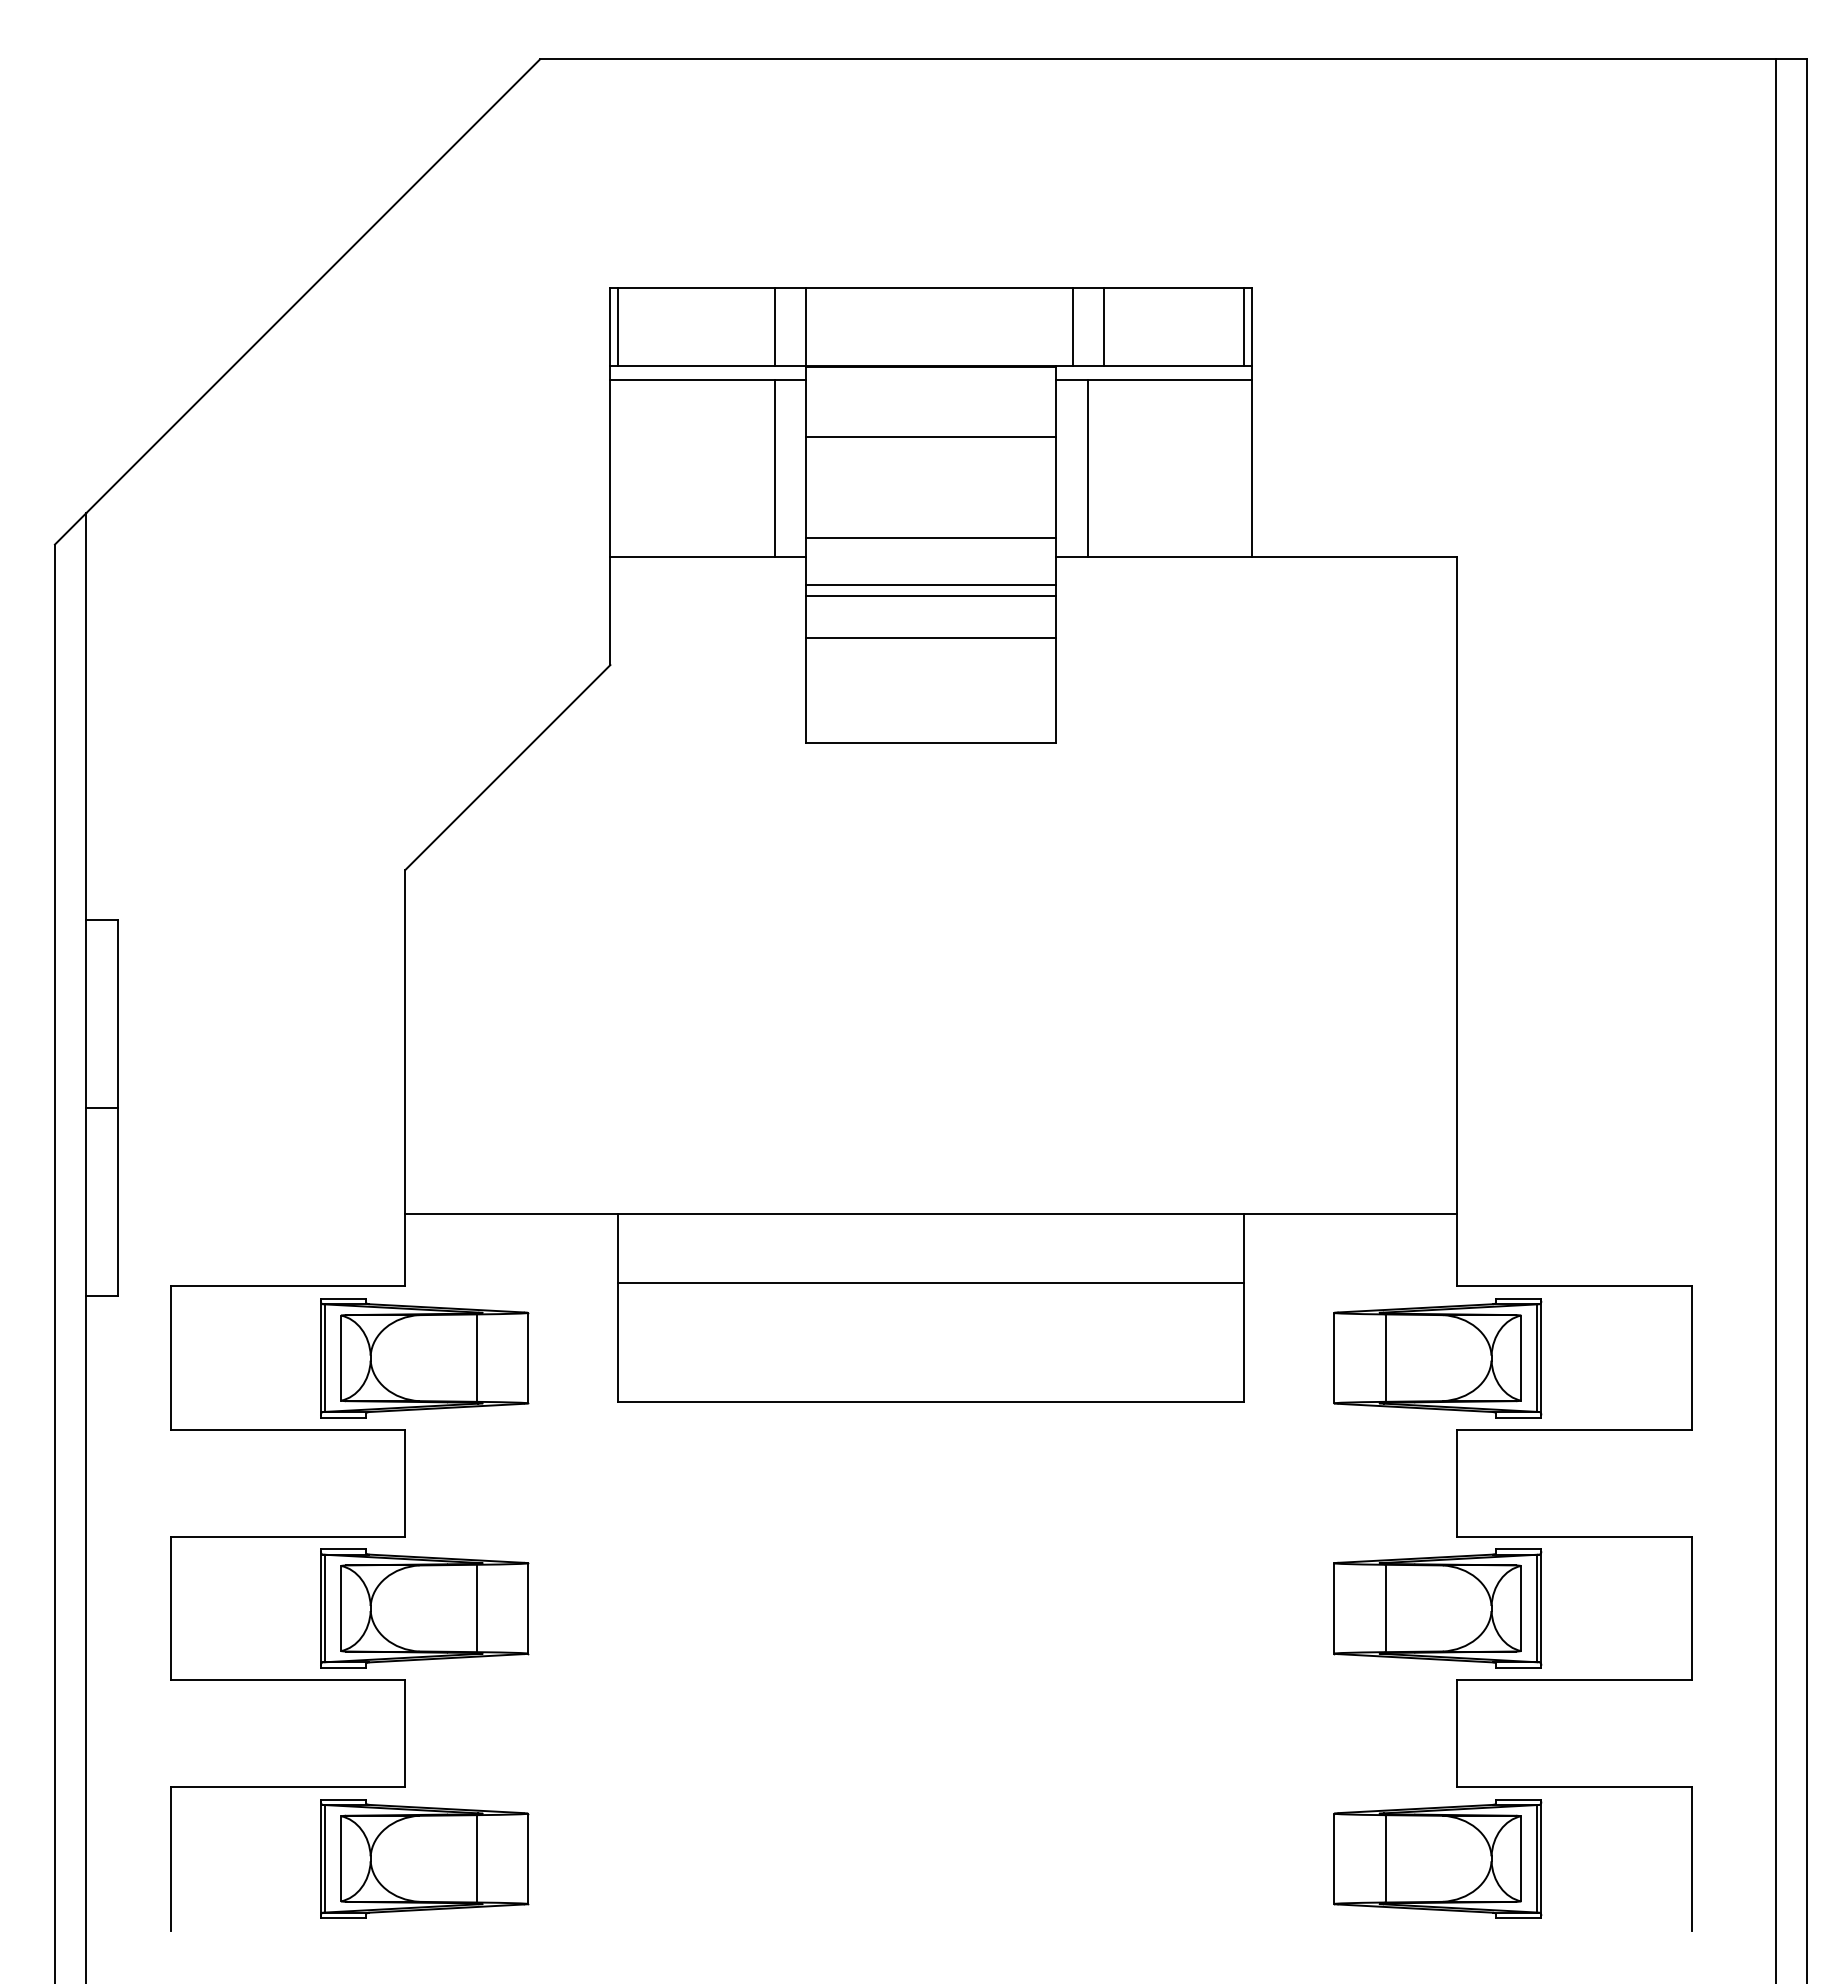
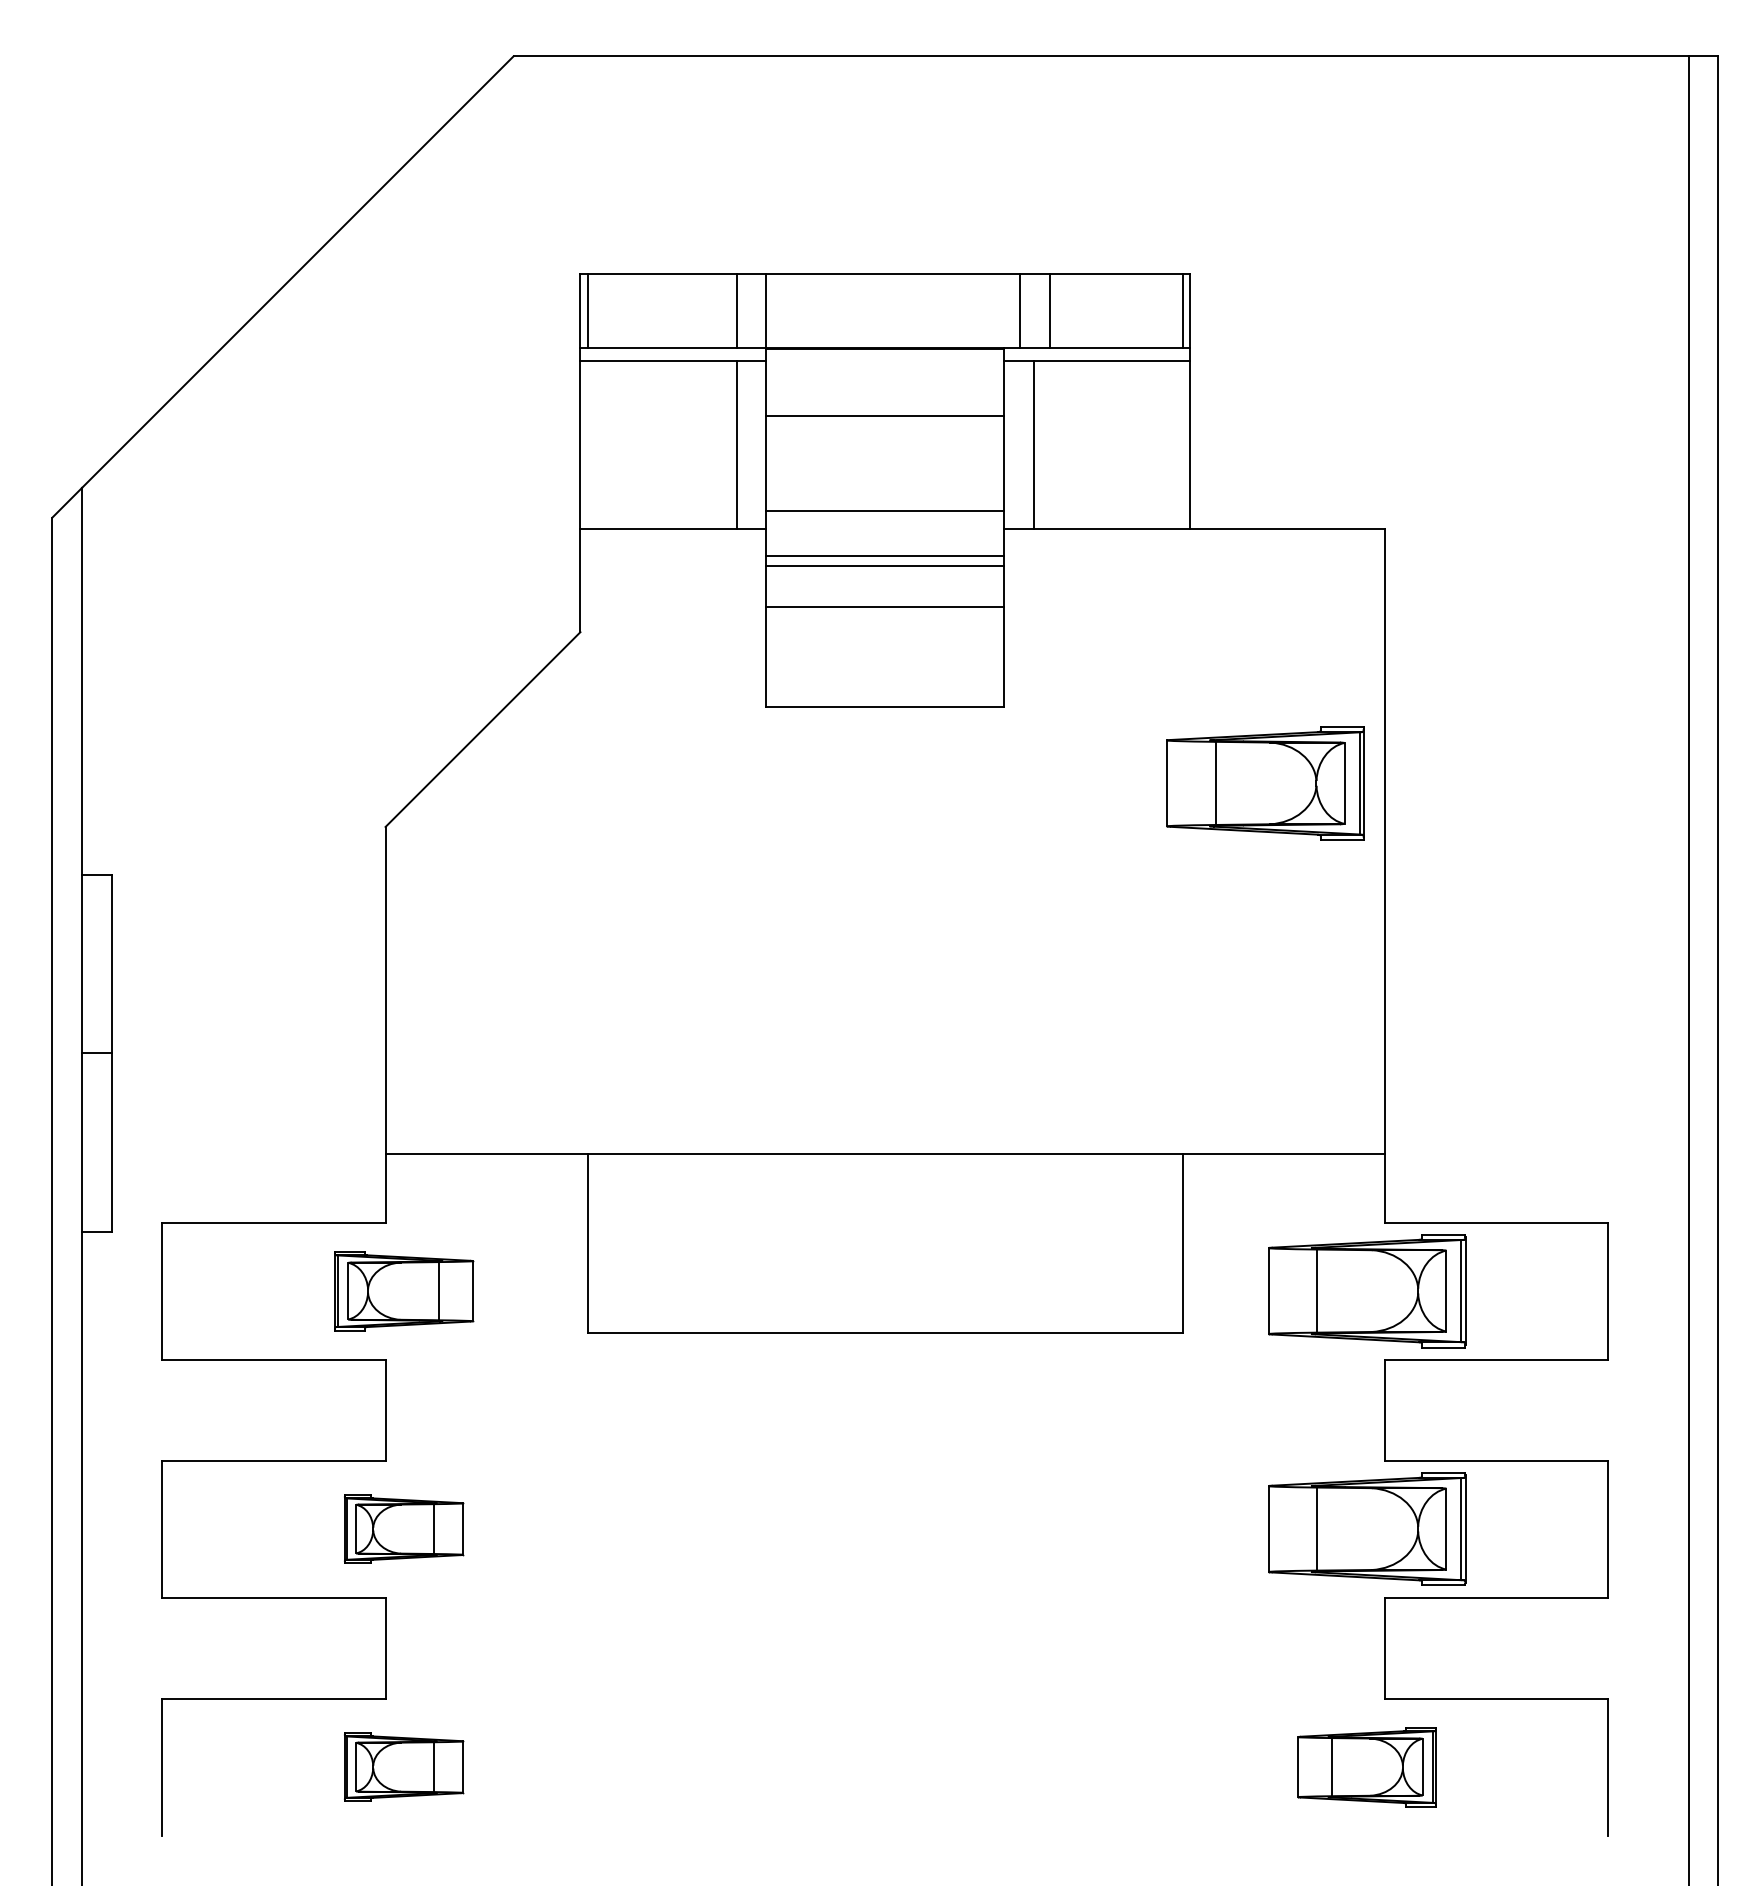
part: (1330, 824) -> (1265, 783), added
line: (931, 1282) -> (885, 1219), removed
part: (424, 1358) -> (403, 1291), size x0.7
part: (424, 1608) -> (403, 1529), size x0.6
part: (424, 1858) -> (403, 1766), size x0.6
part: (1437, 1858) -> (1366, 1766), size x0.7

